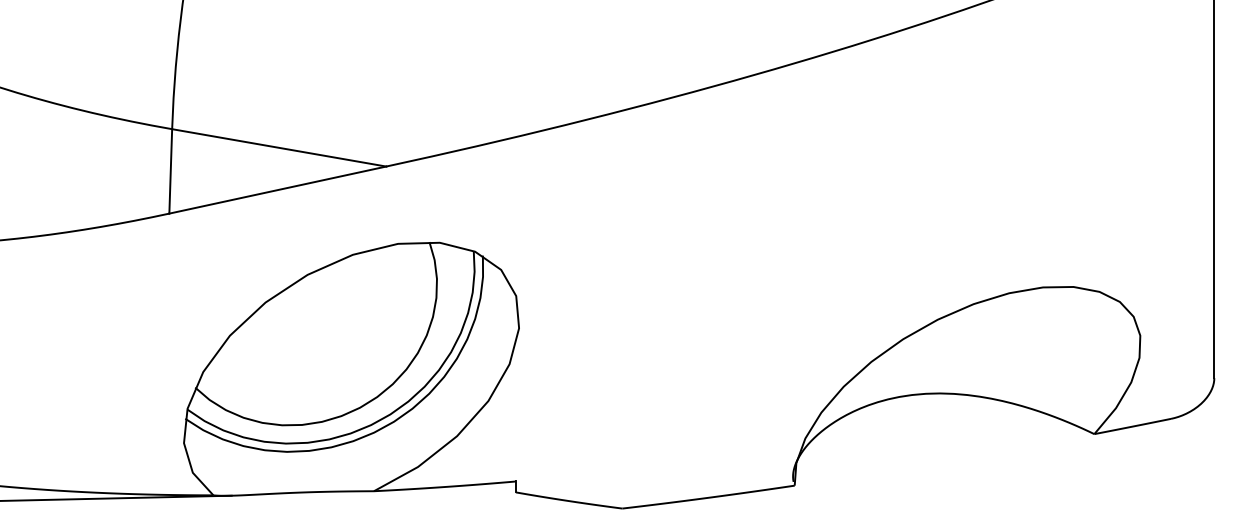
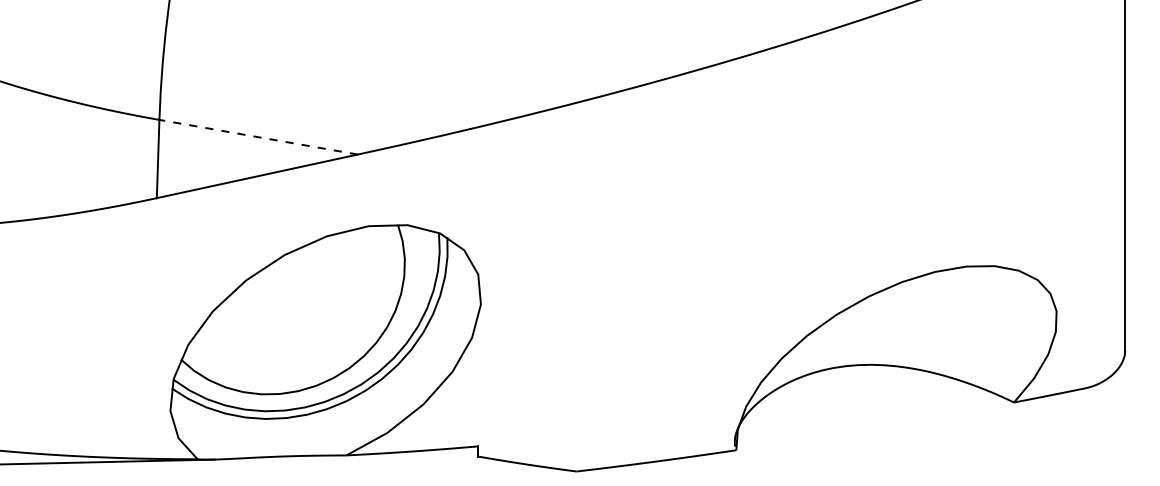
line: (279, 148) -> (258, 137), solid -> dashed

